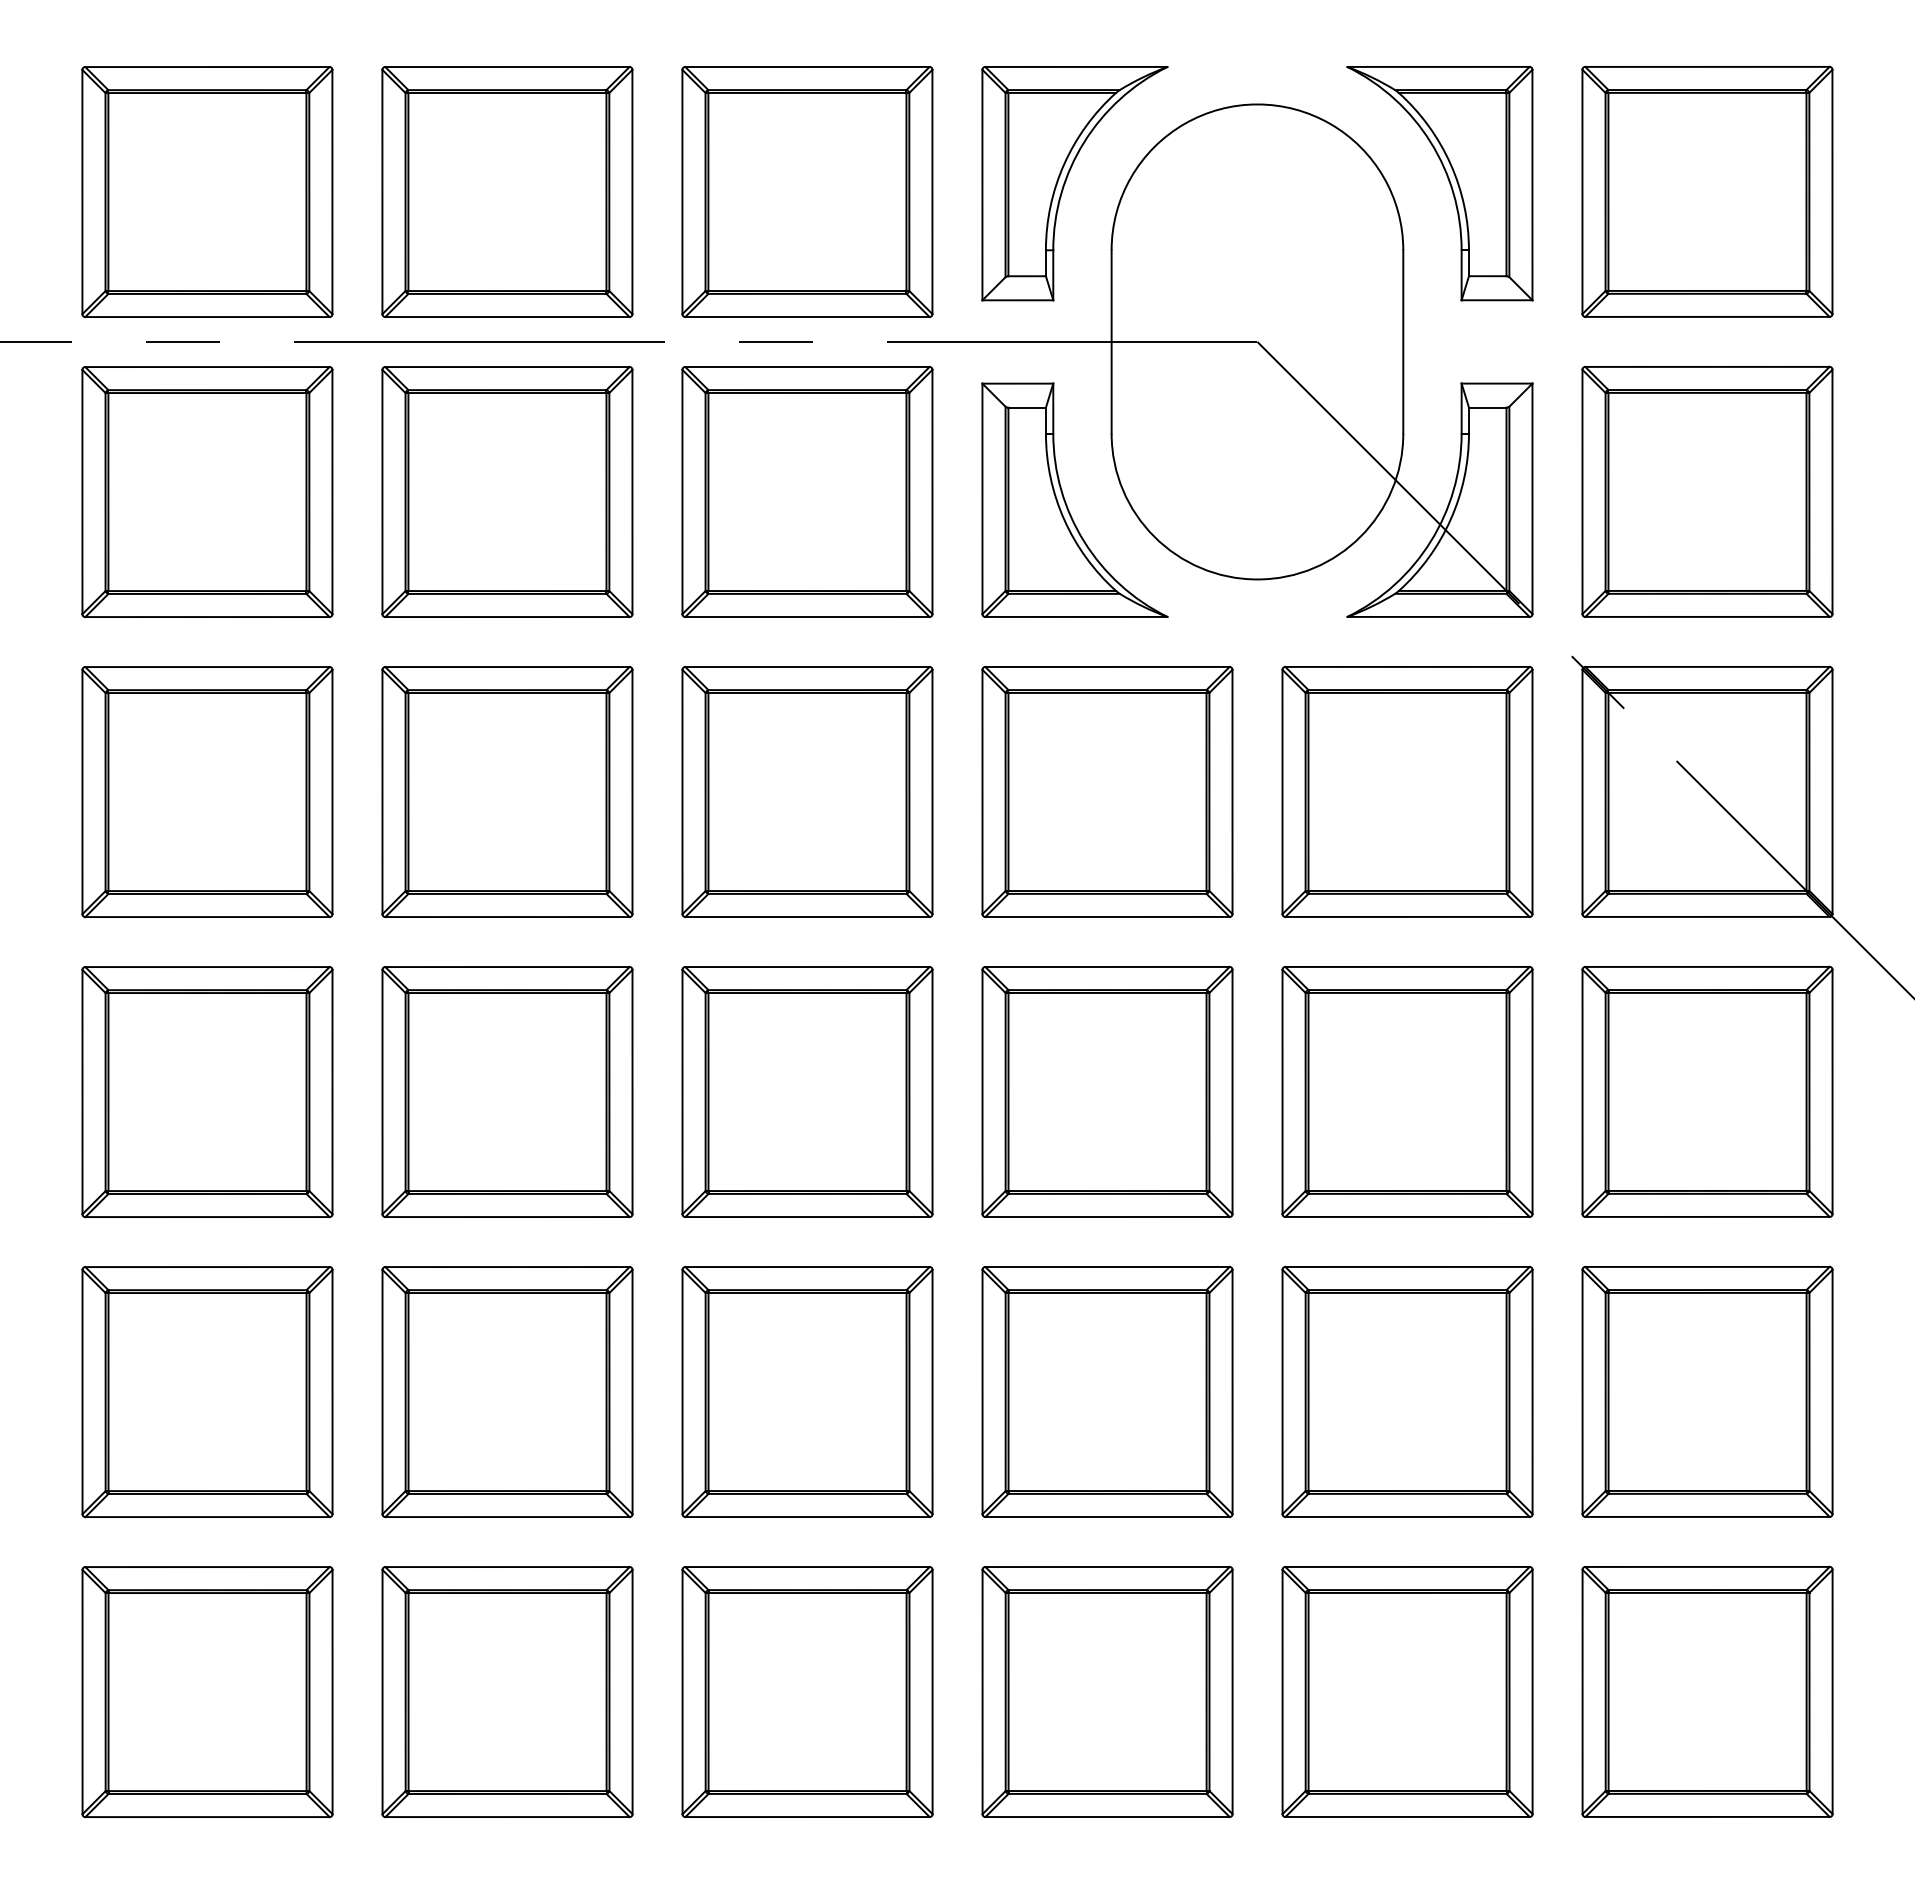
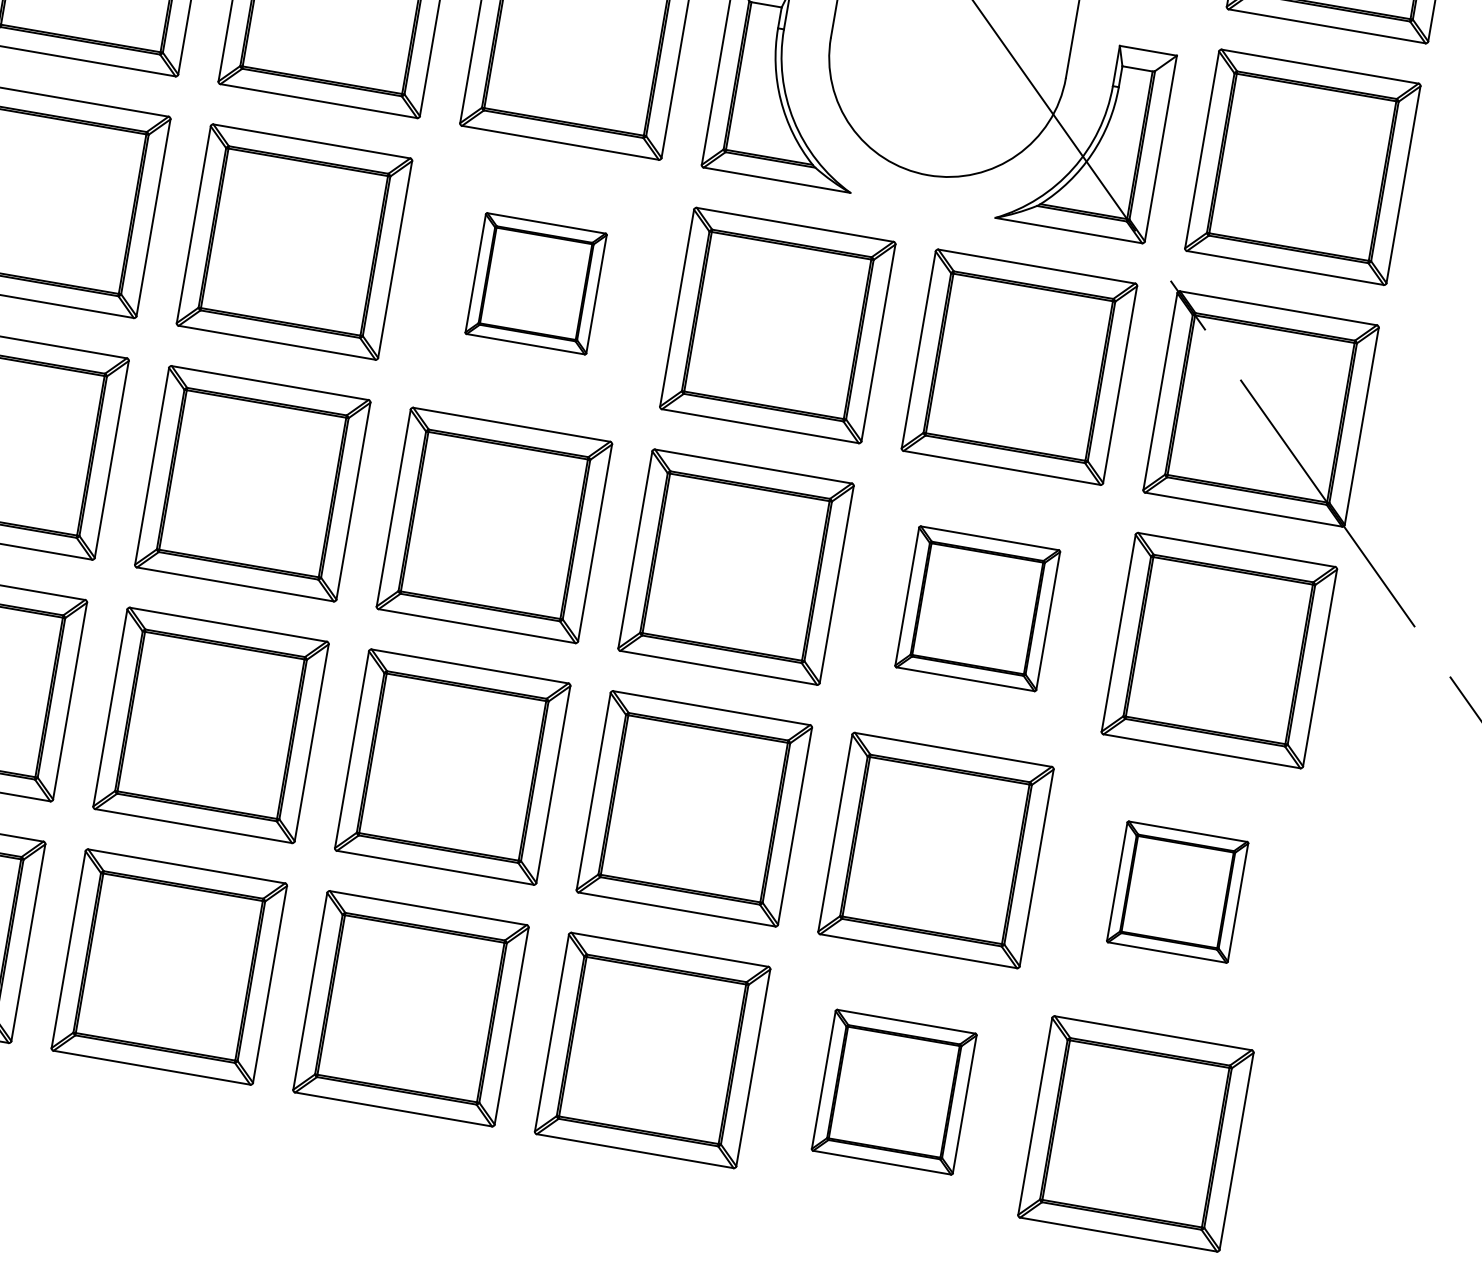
part: (807, 791) -> (536, 283), size x0.6
part: (1407, 1091) -> (977, 608), size x0.7
part: (1707, 1391) -> (1177, 891), size x0.6
part: (1407, 1691) -> (894, 1091), size x0.7

